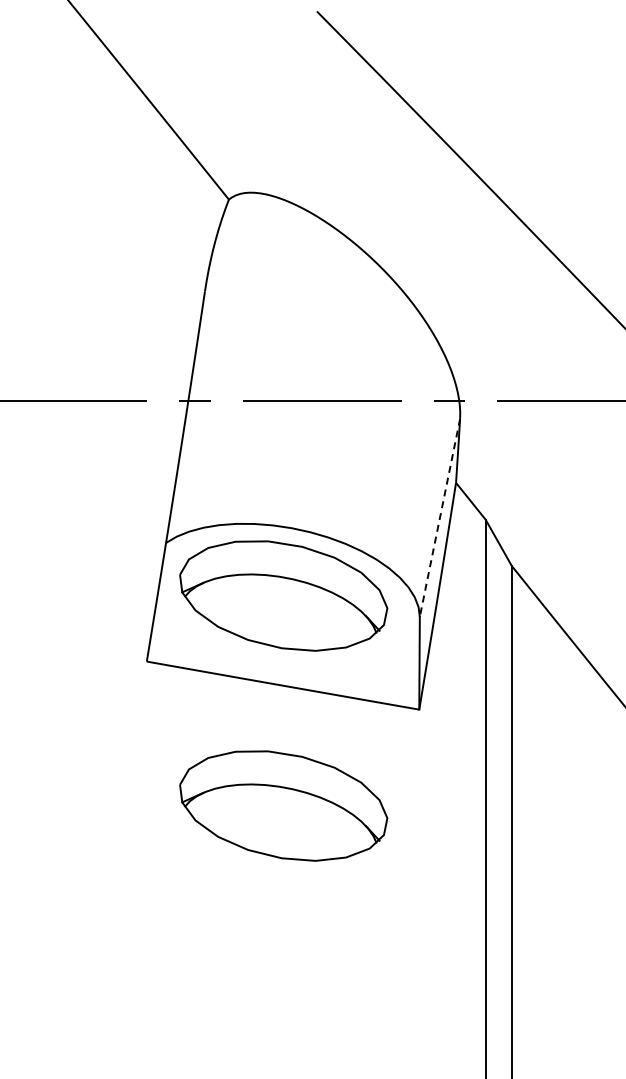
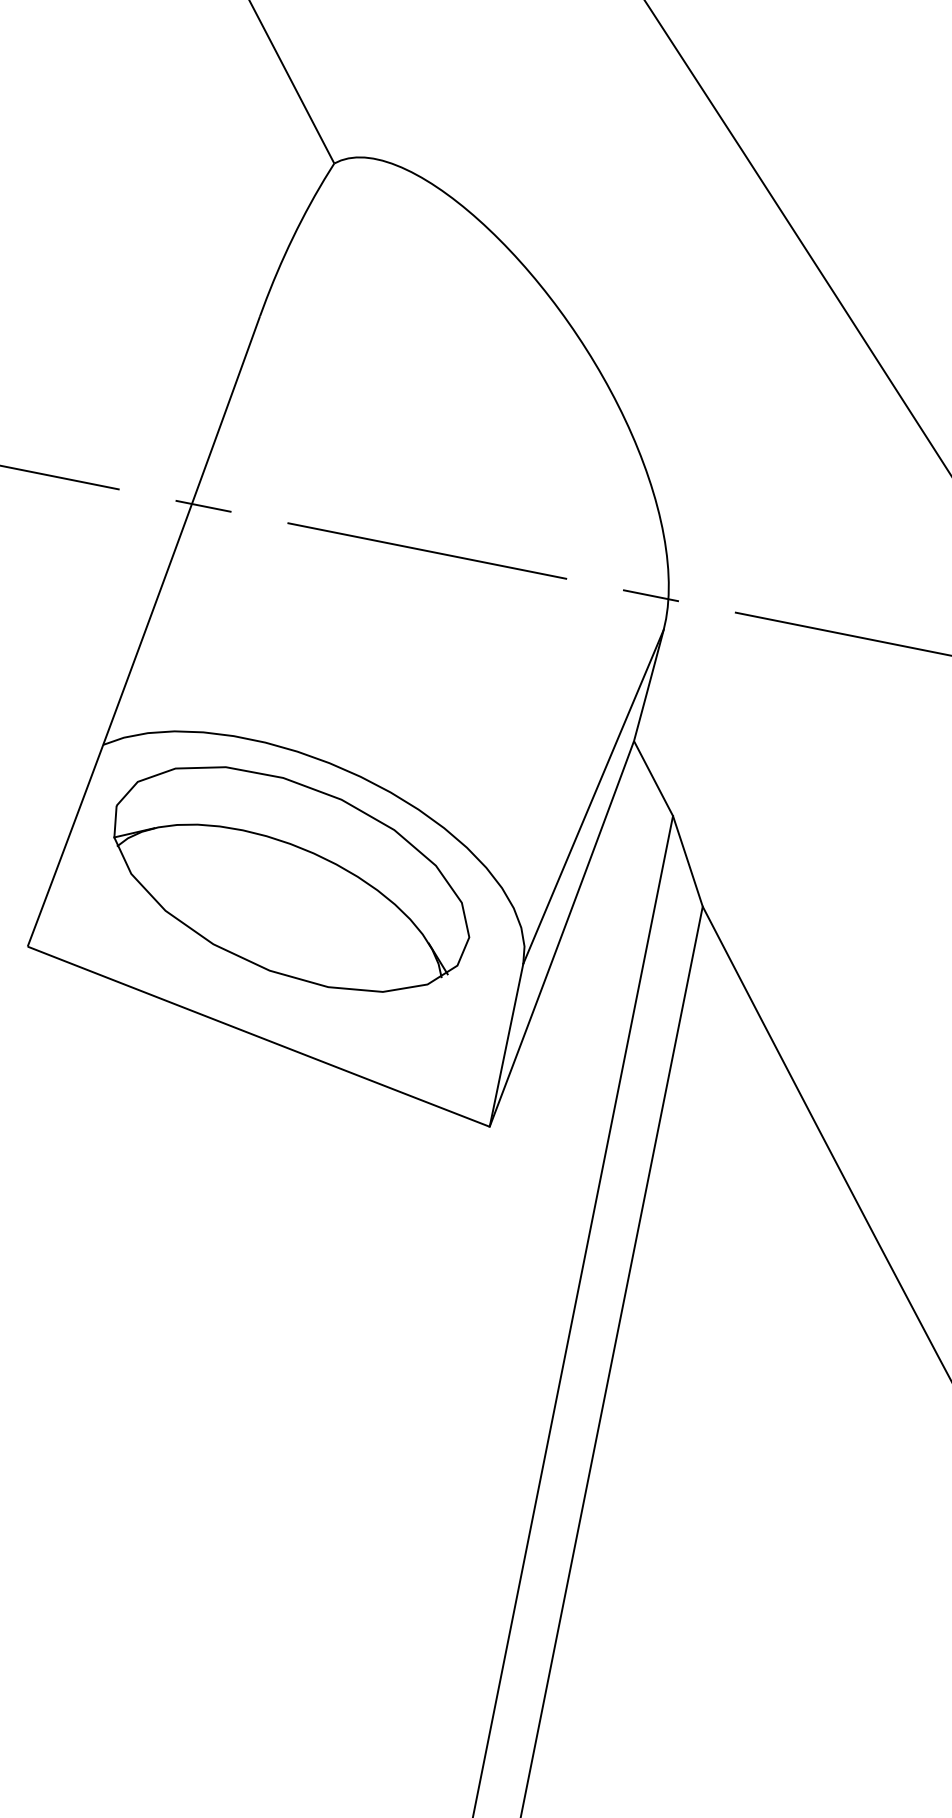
line: (439, 518) -> (592, 797), dashed -> solid
part: (283, 805) -> (217, 1247), removed

